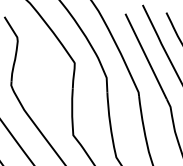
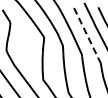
line: (146, 56) -> (86, 33), solid -> dashed

